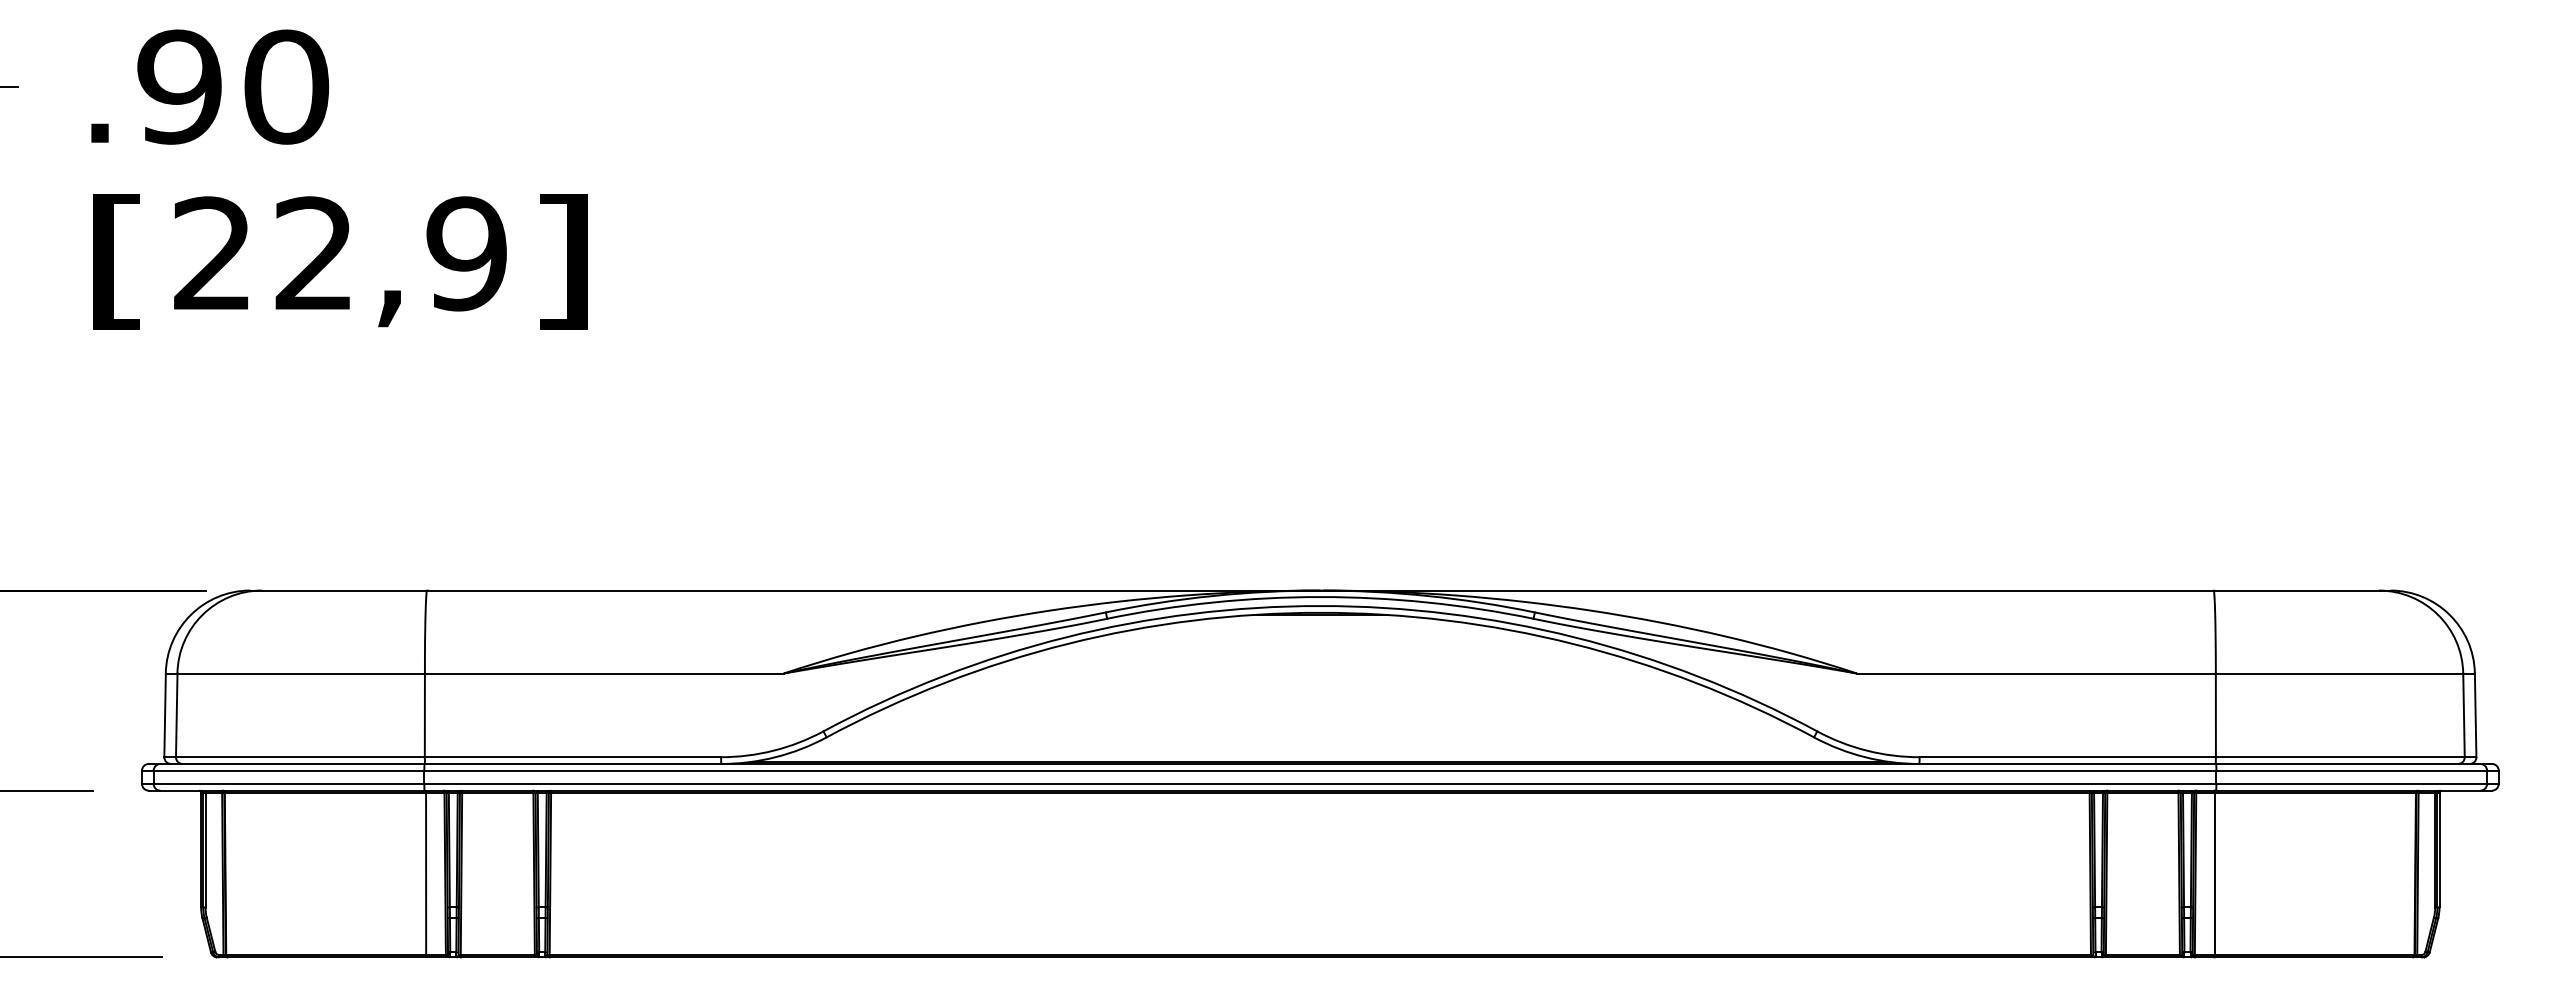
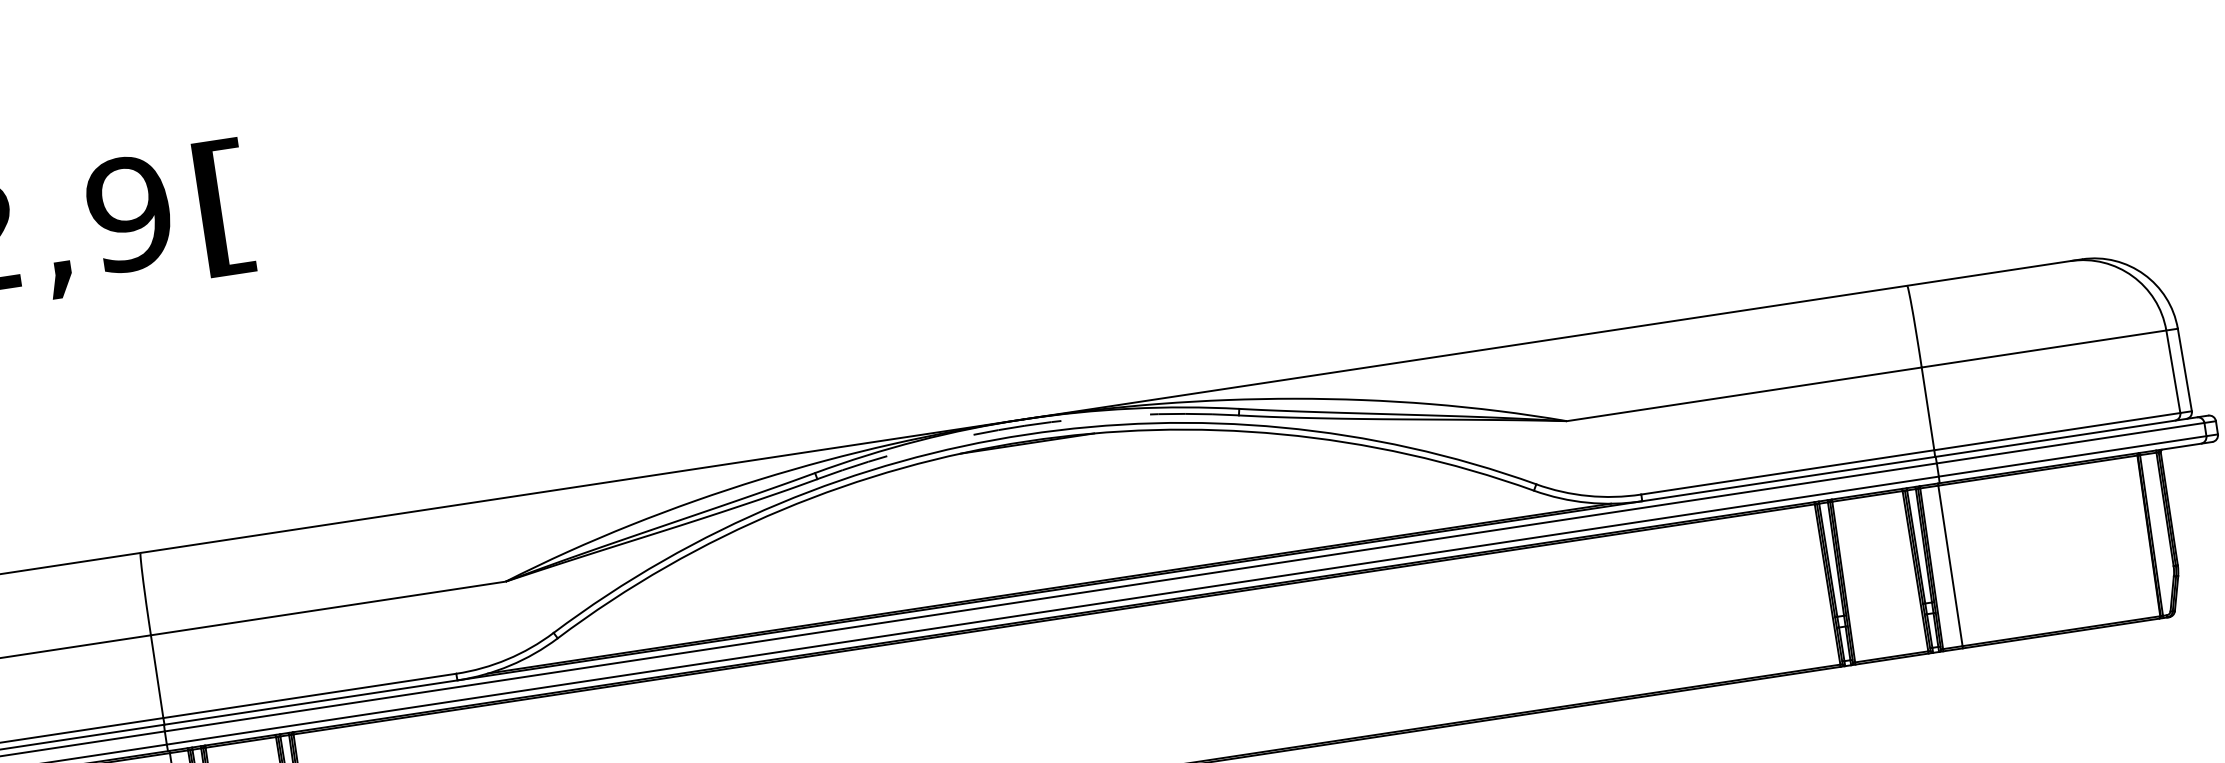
text: (562, 261) -> (225, 207), ] -> [
arc: (1320, 597) -> (1025, 426), solid -> dashed

